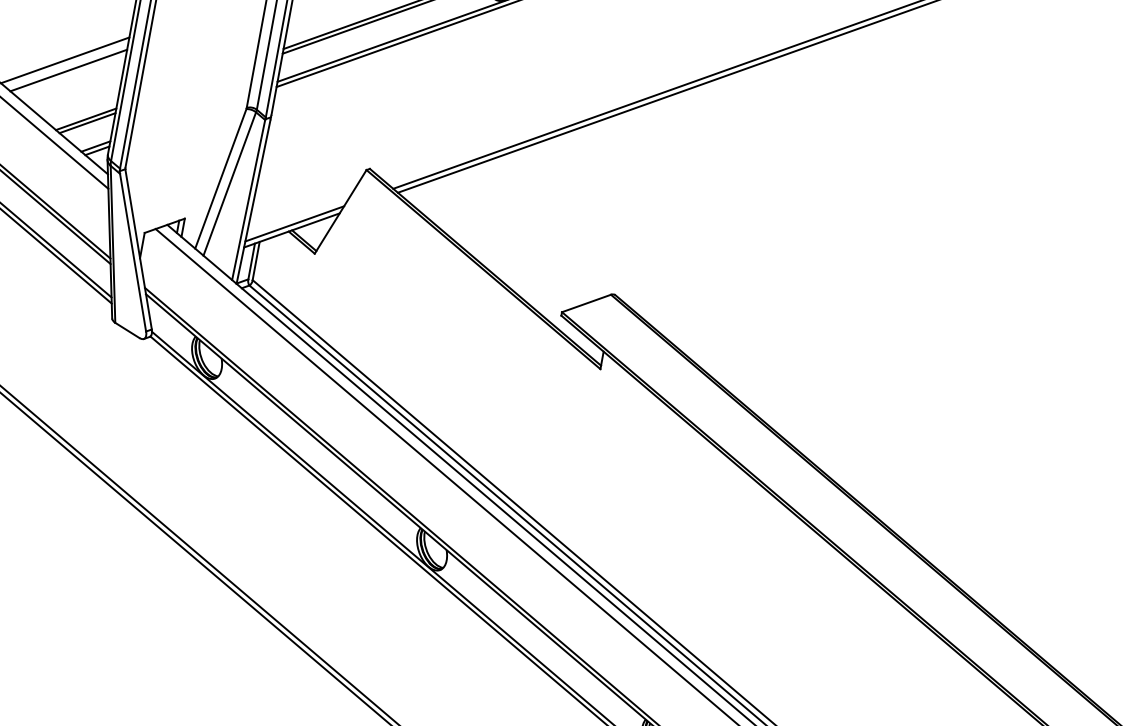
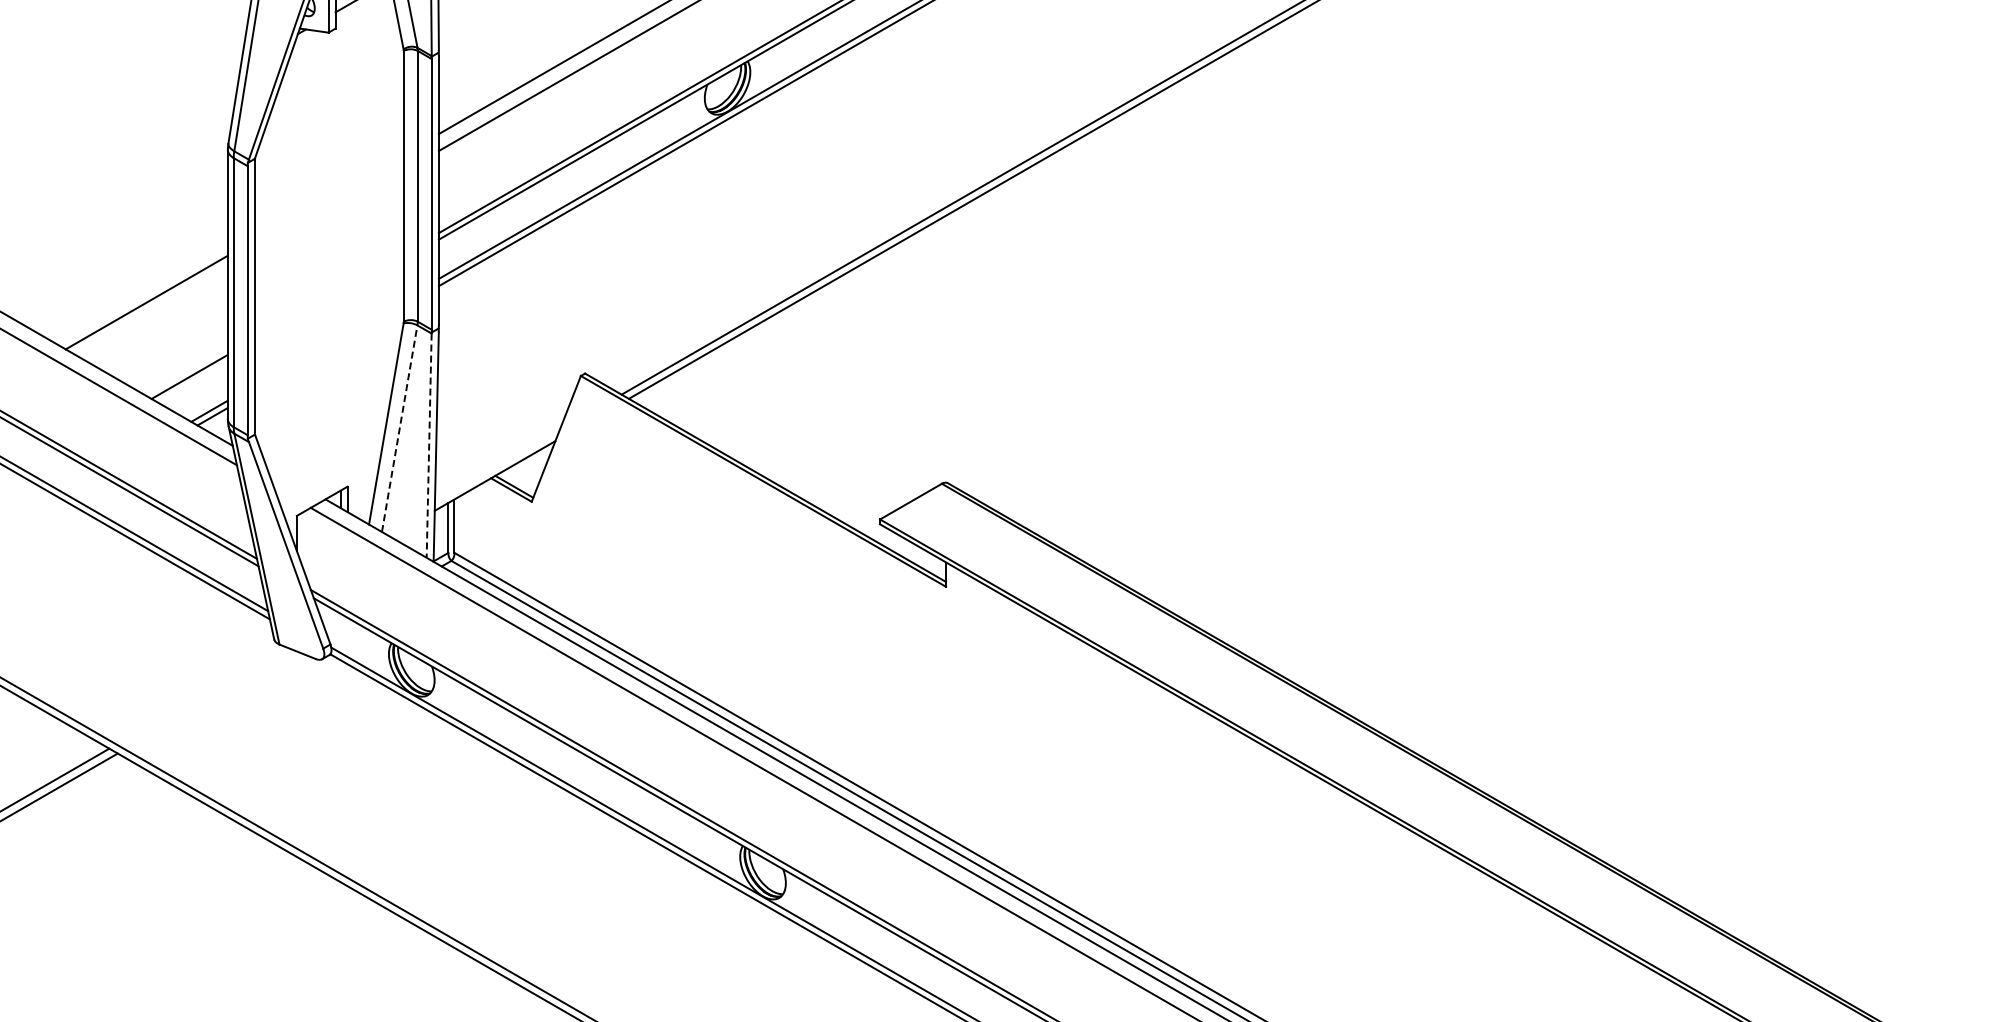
line: (68, 69) -> (153, 314), removed
line: (87, 122) -> (192, 381), removed
line: (229, 183) -> (399, 428), solid -> dashed
line: (248, 200) -> (429, 446), solid -> dashed
line: (294, 223) -> (497, 466), removed

